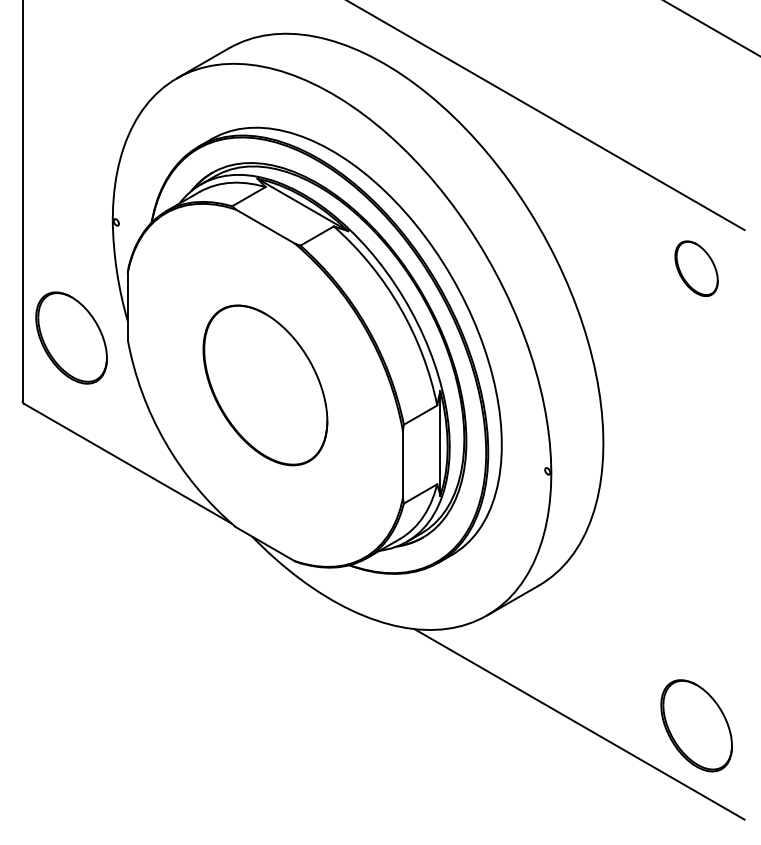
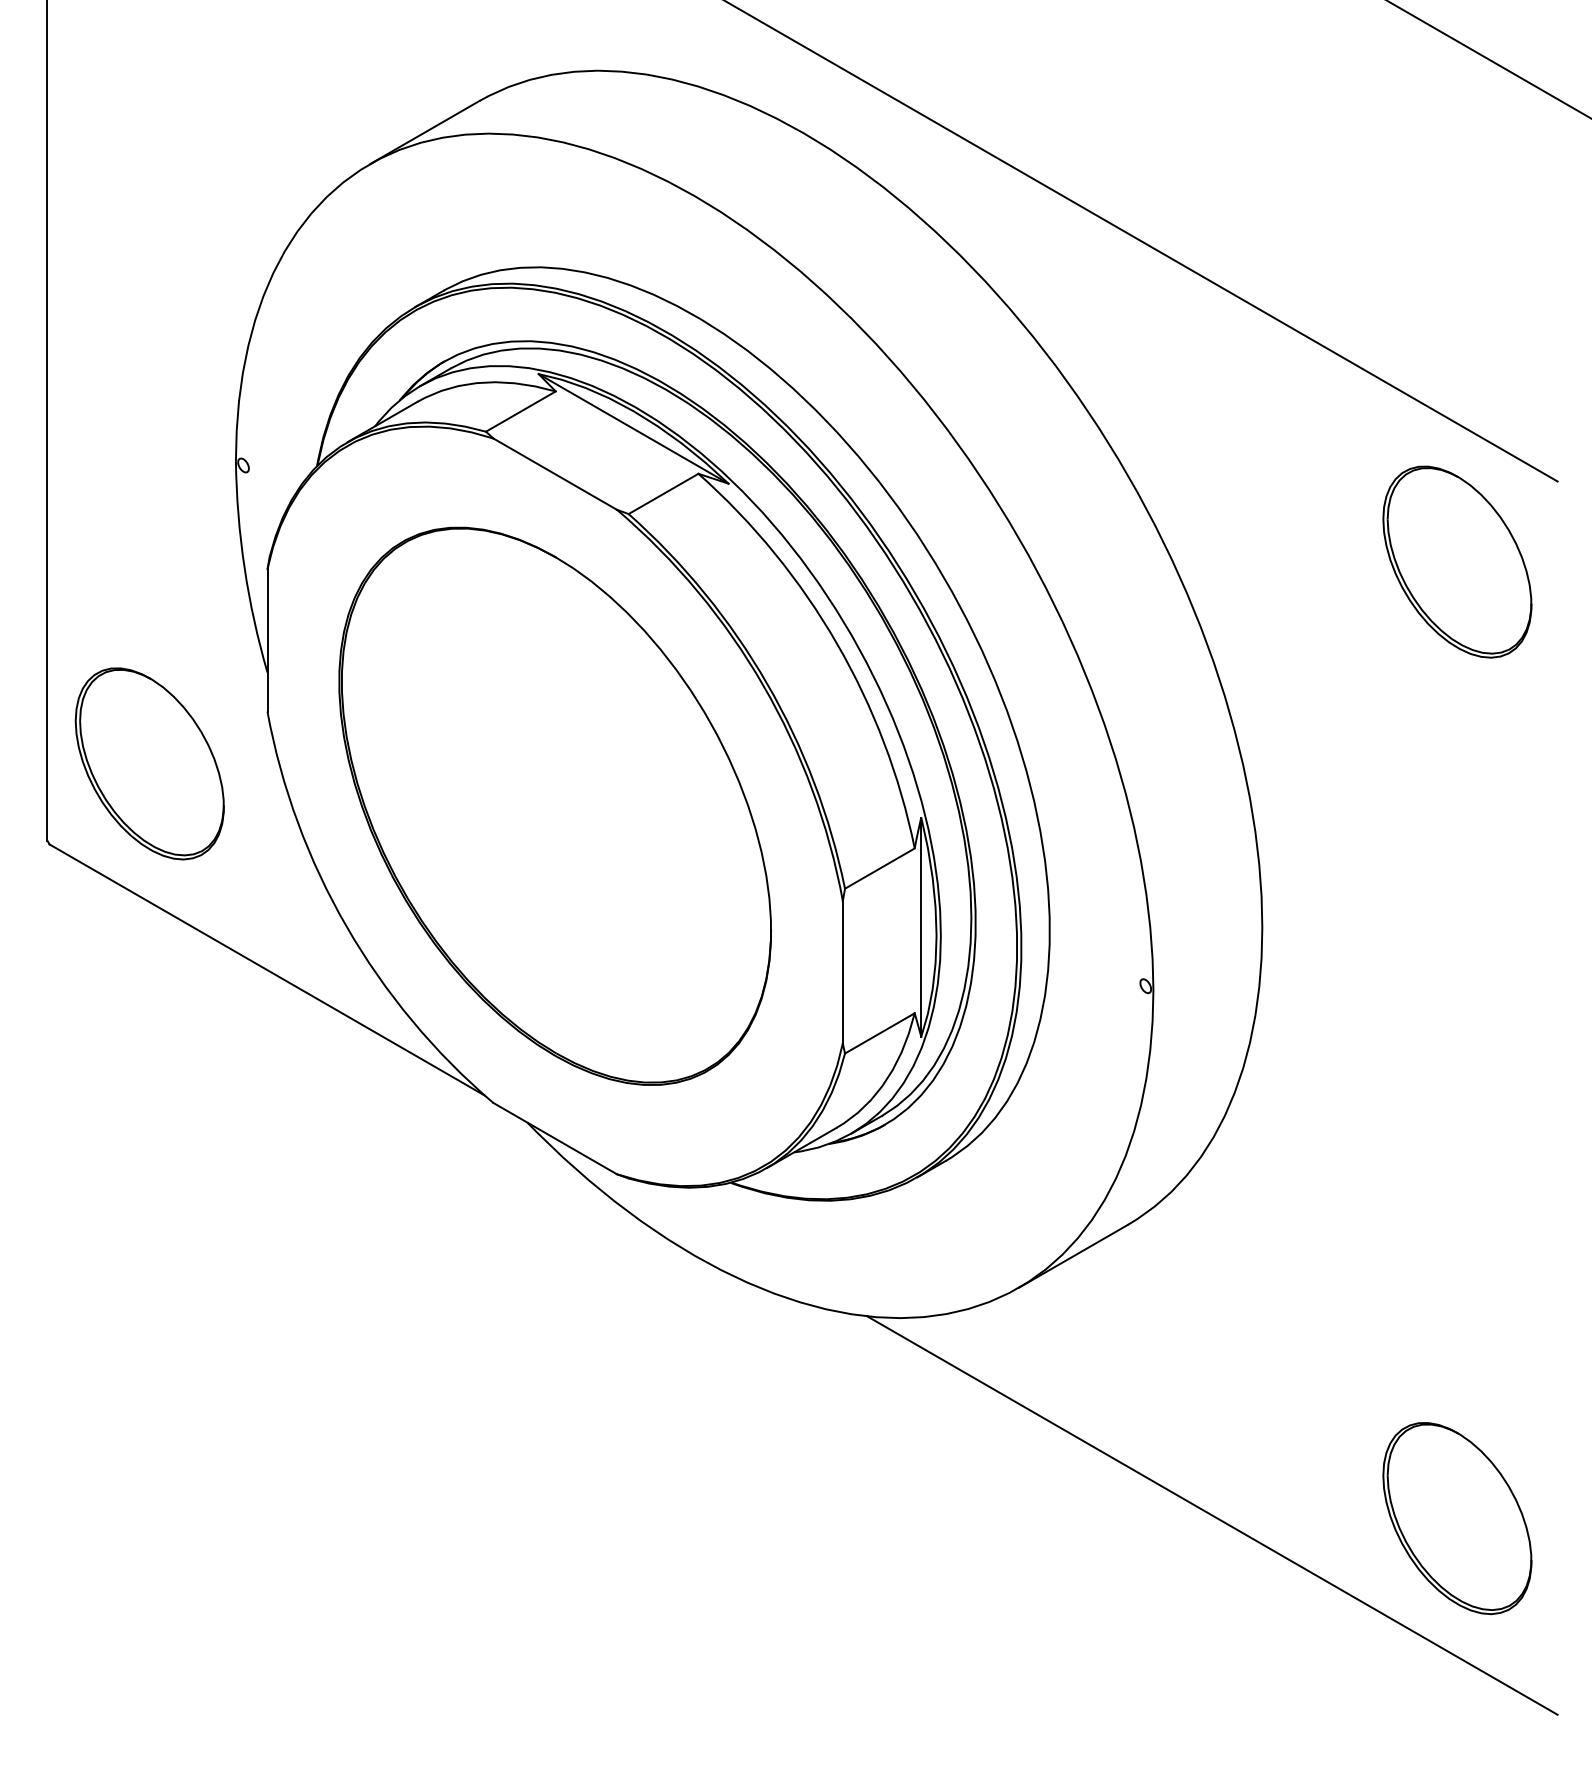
part: (696, 268) -> (1457, 561), size x1.67
part: (71, 337) -> (149, 762), moved
part: (265, 385) -> (555, 806), size x1.67

